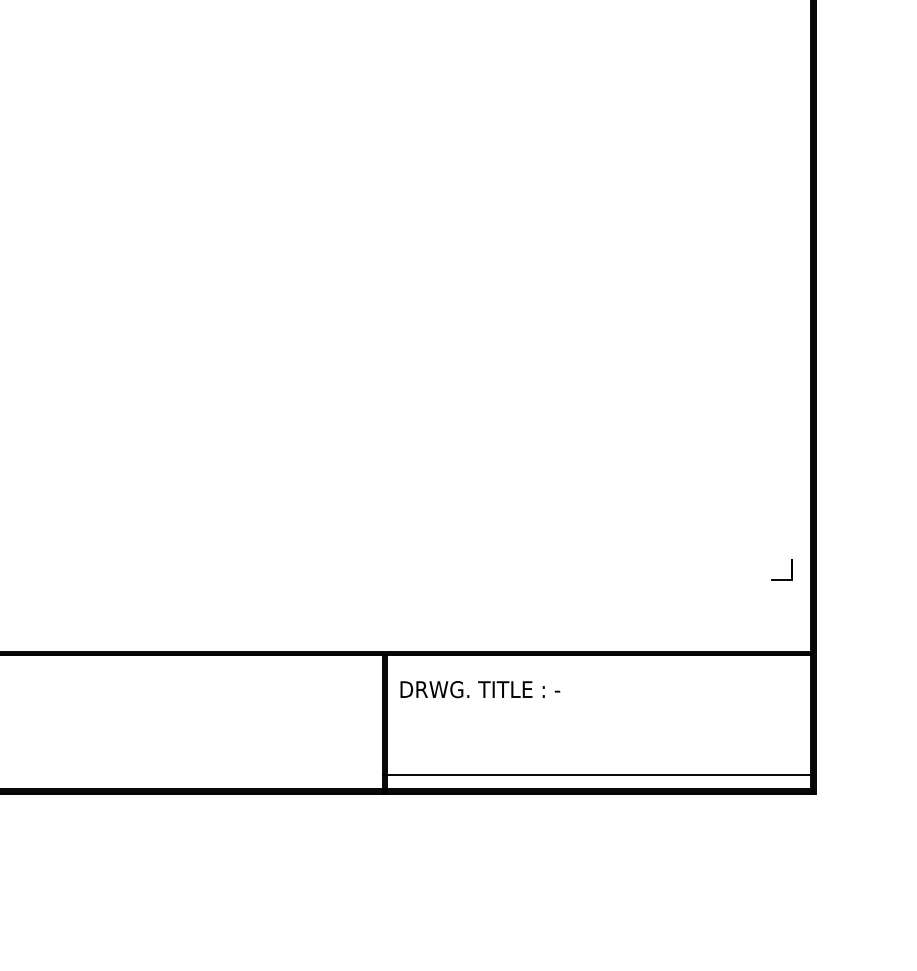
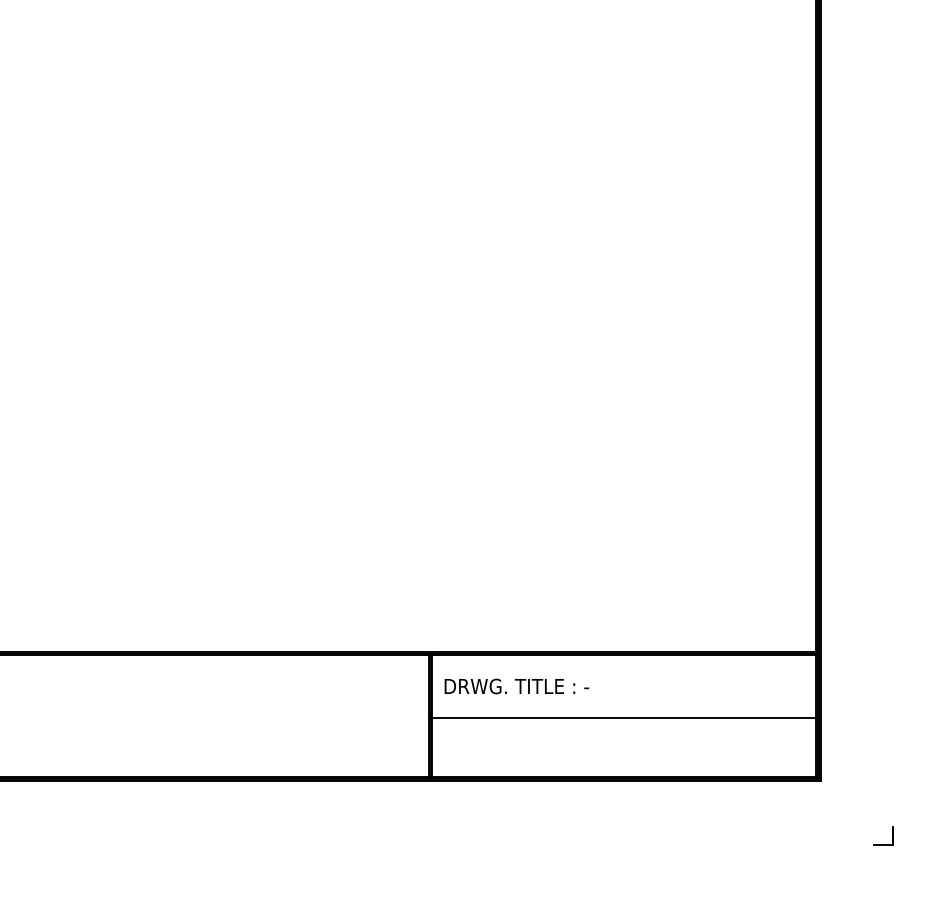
part: (791, 569) -> (892, 835), moved
line: (597, 774) -> (622, 718), moved

